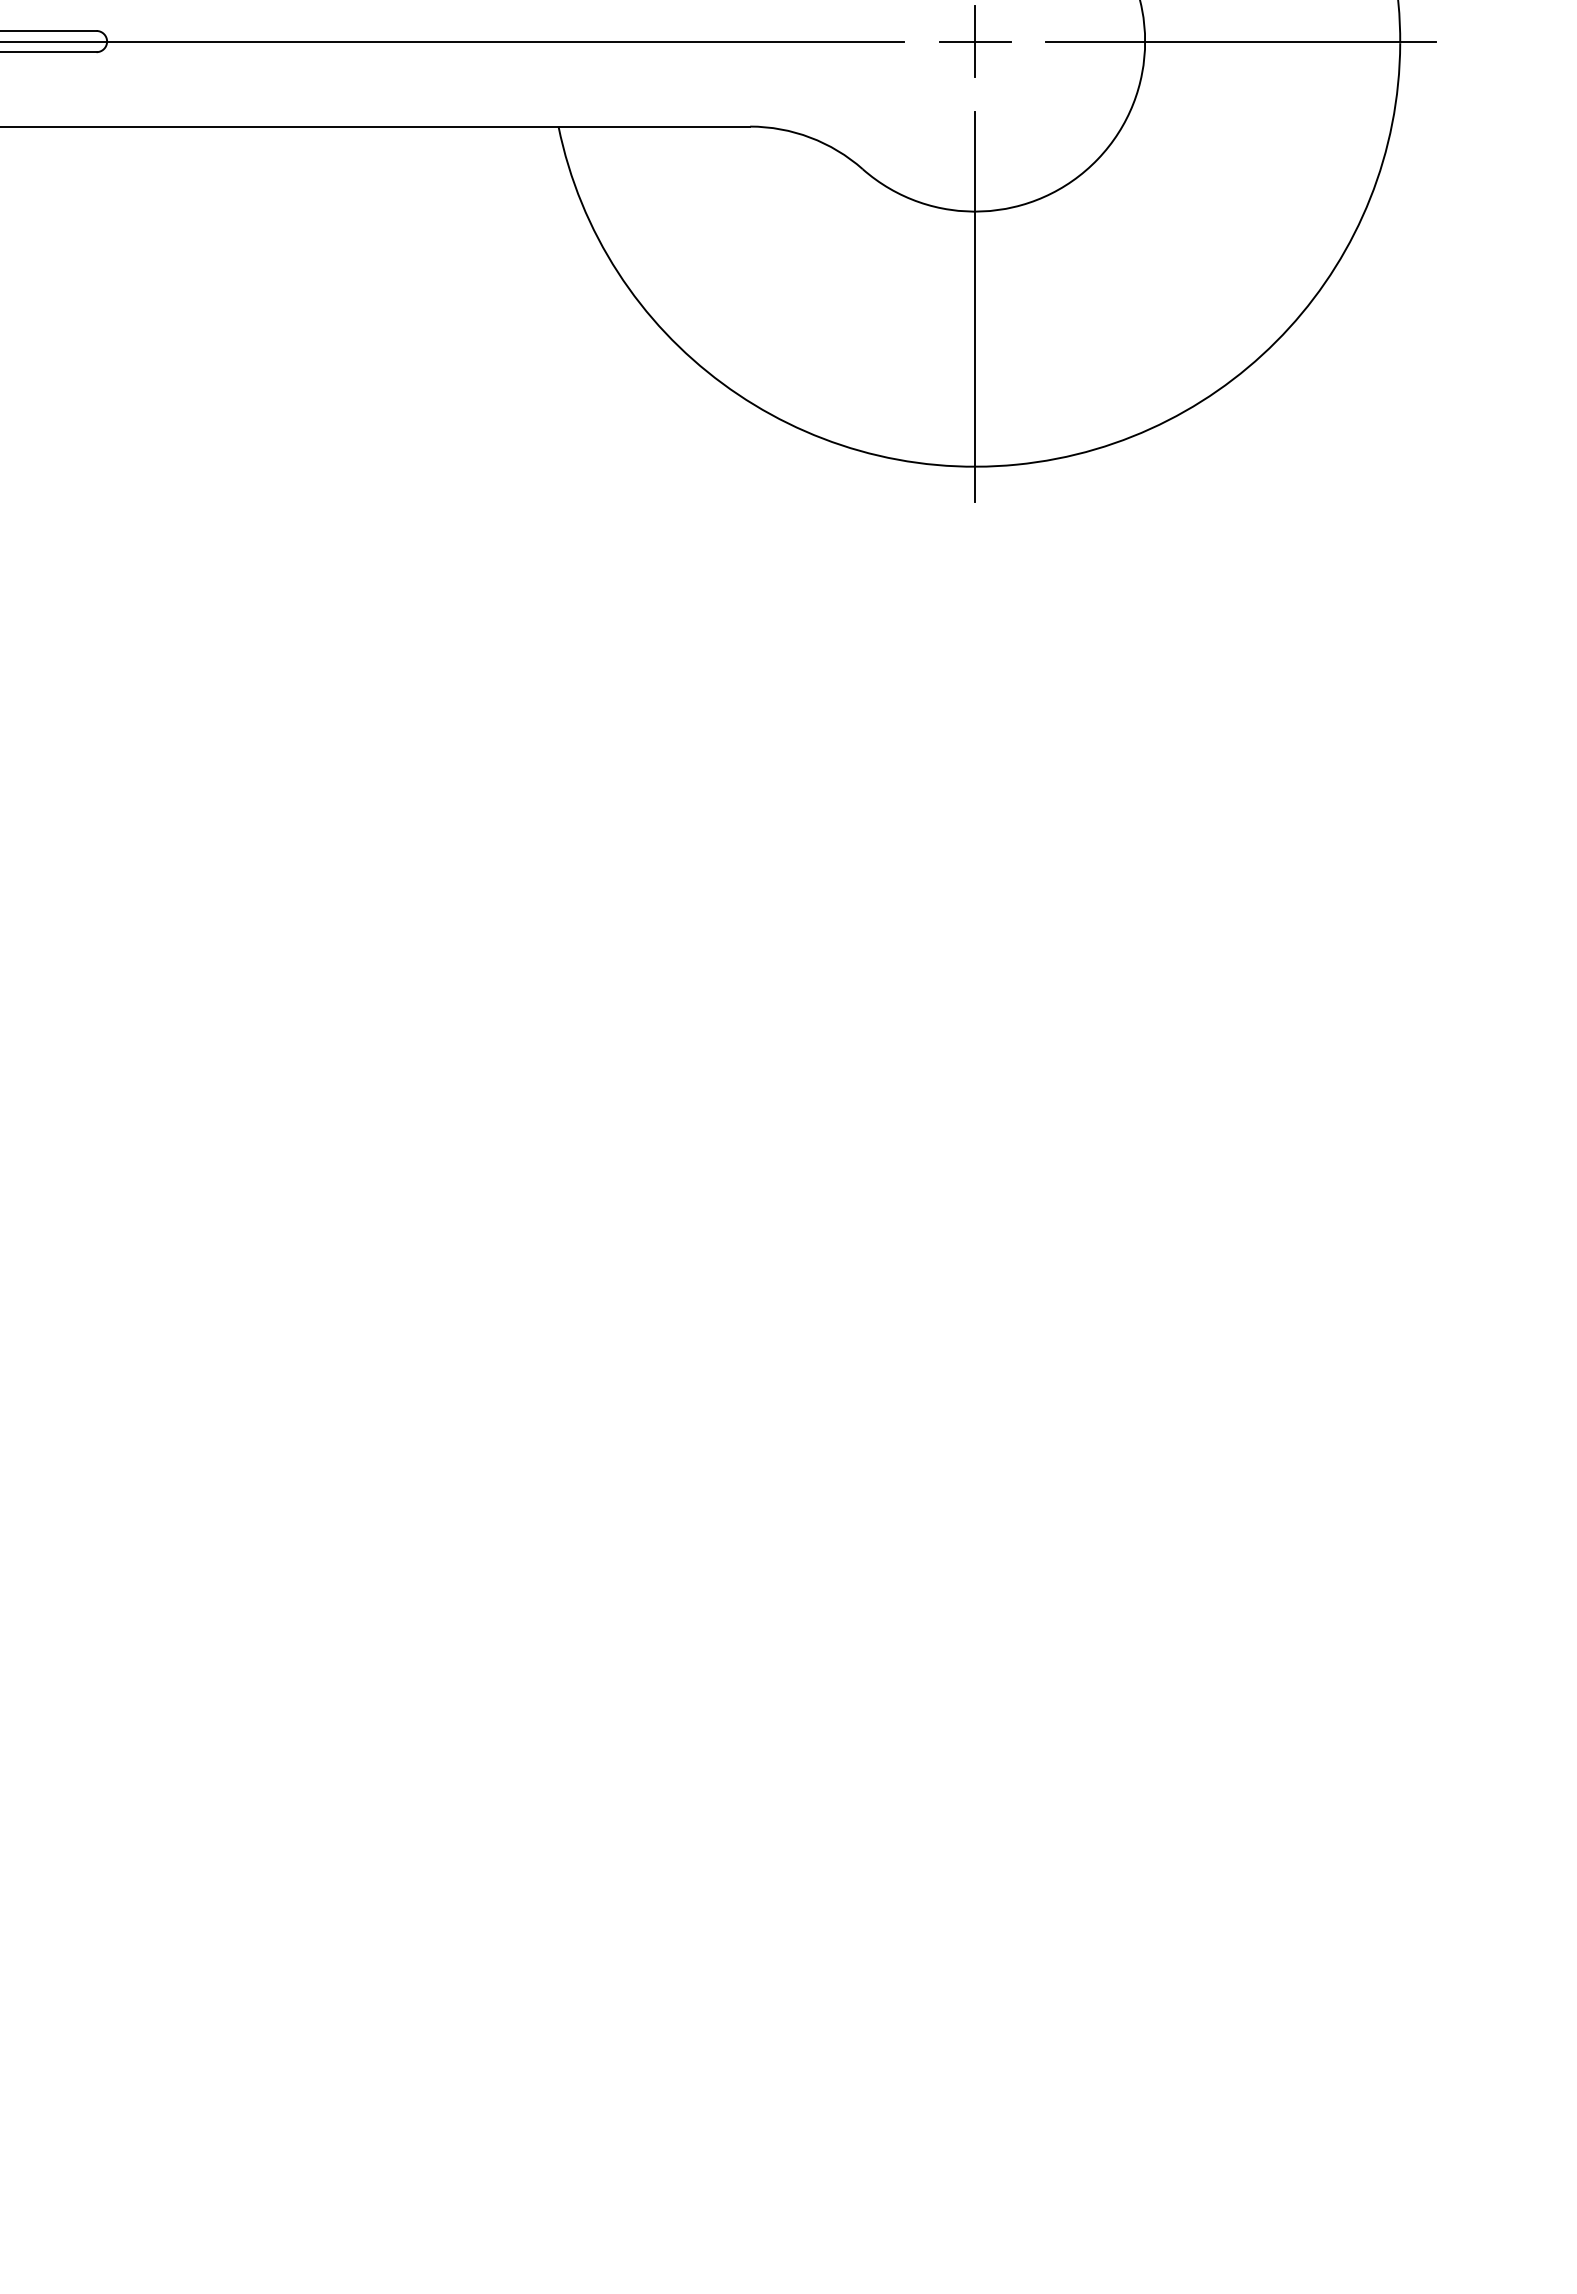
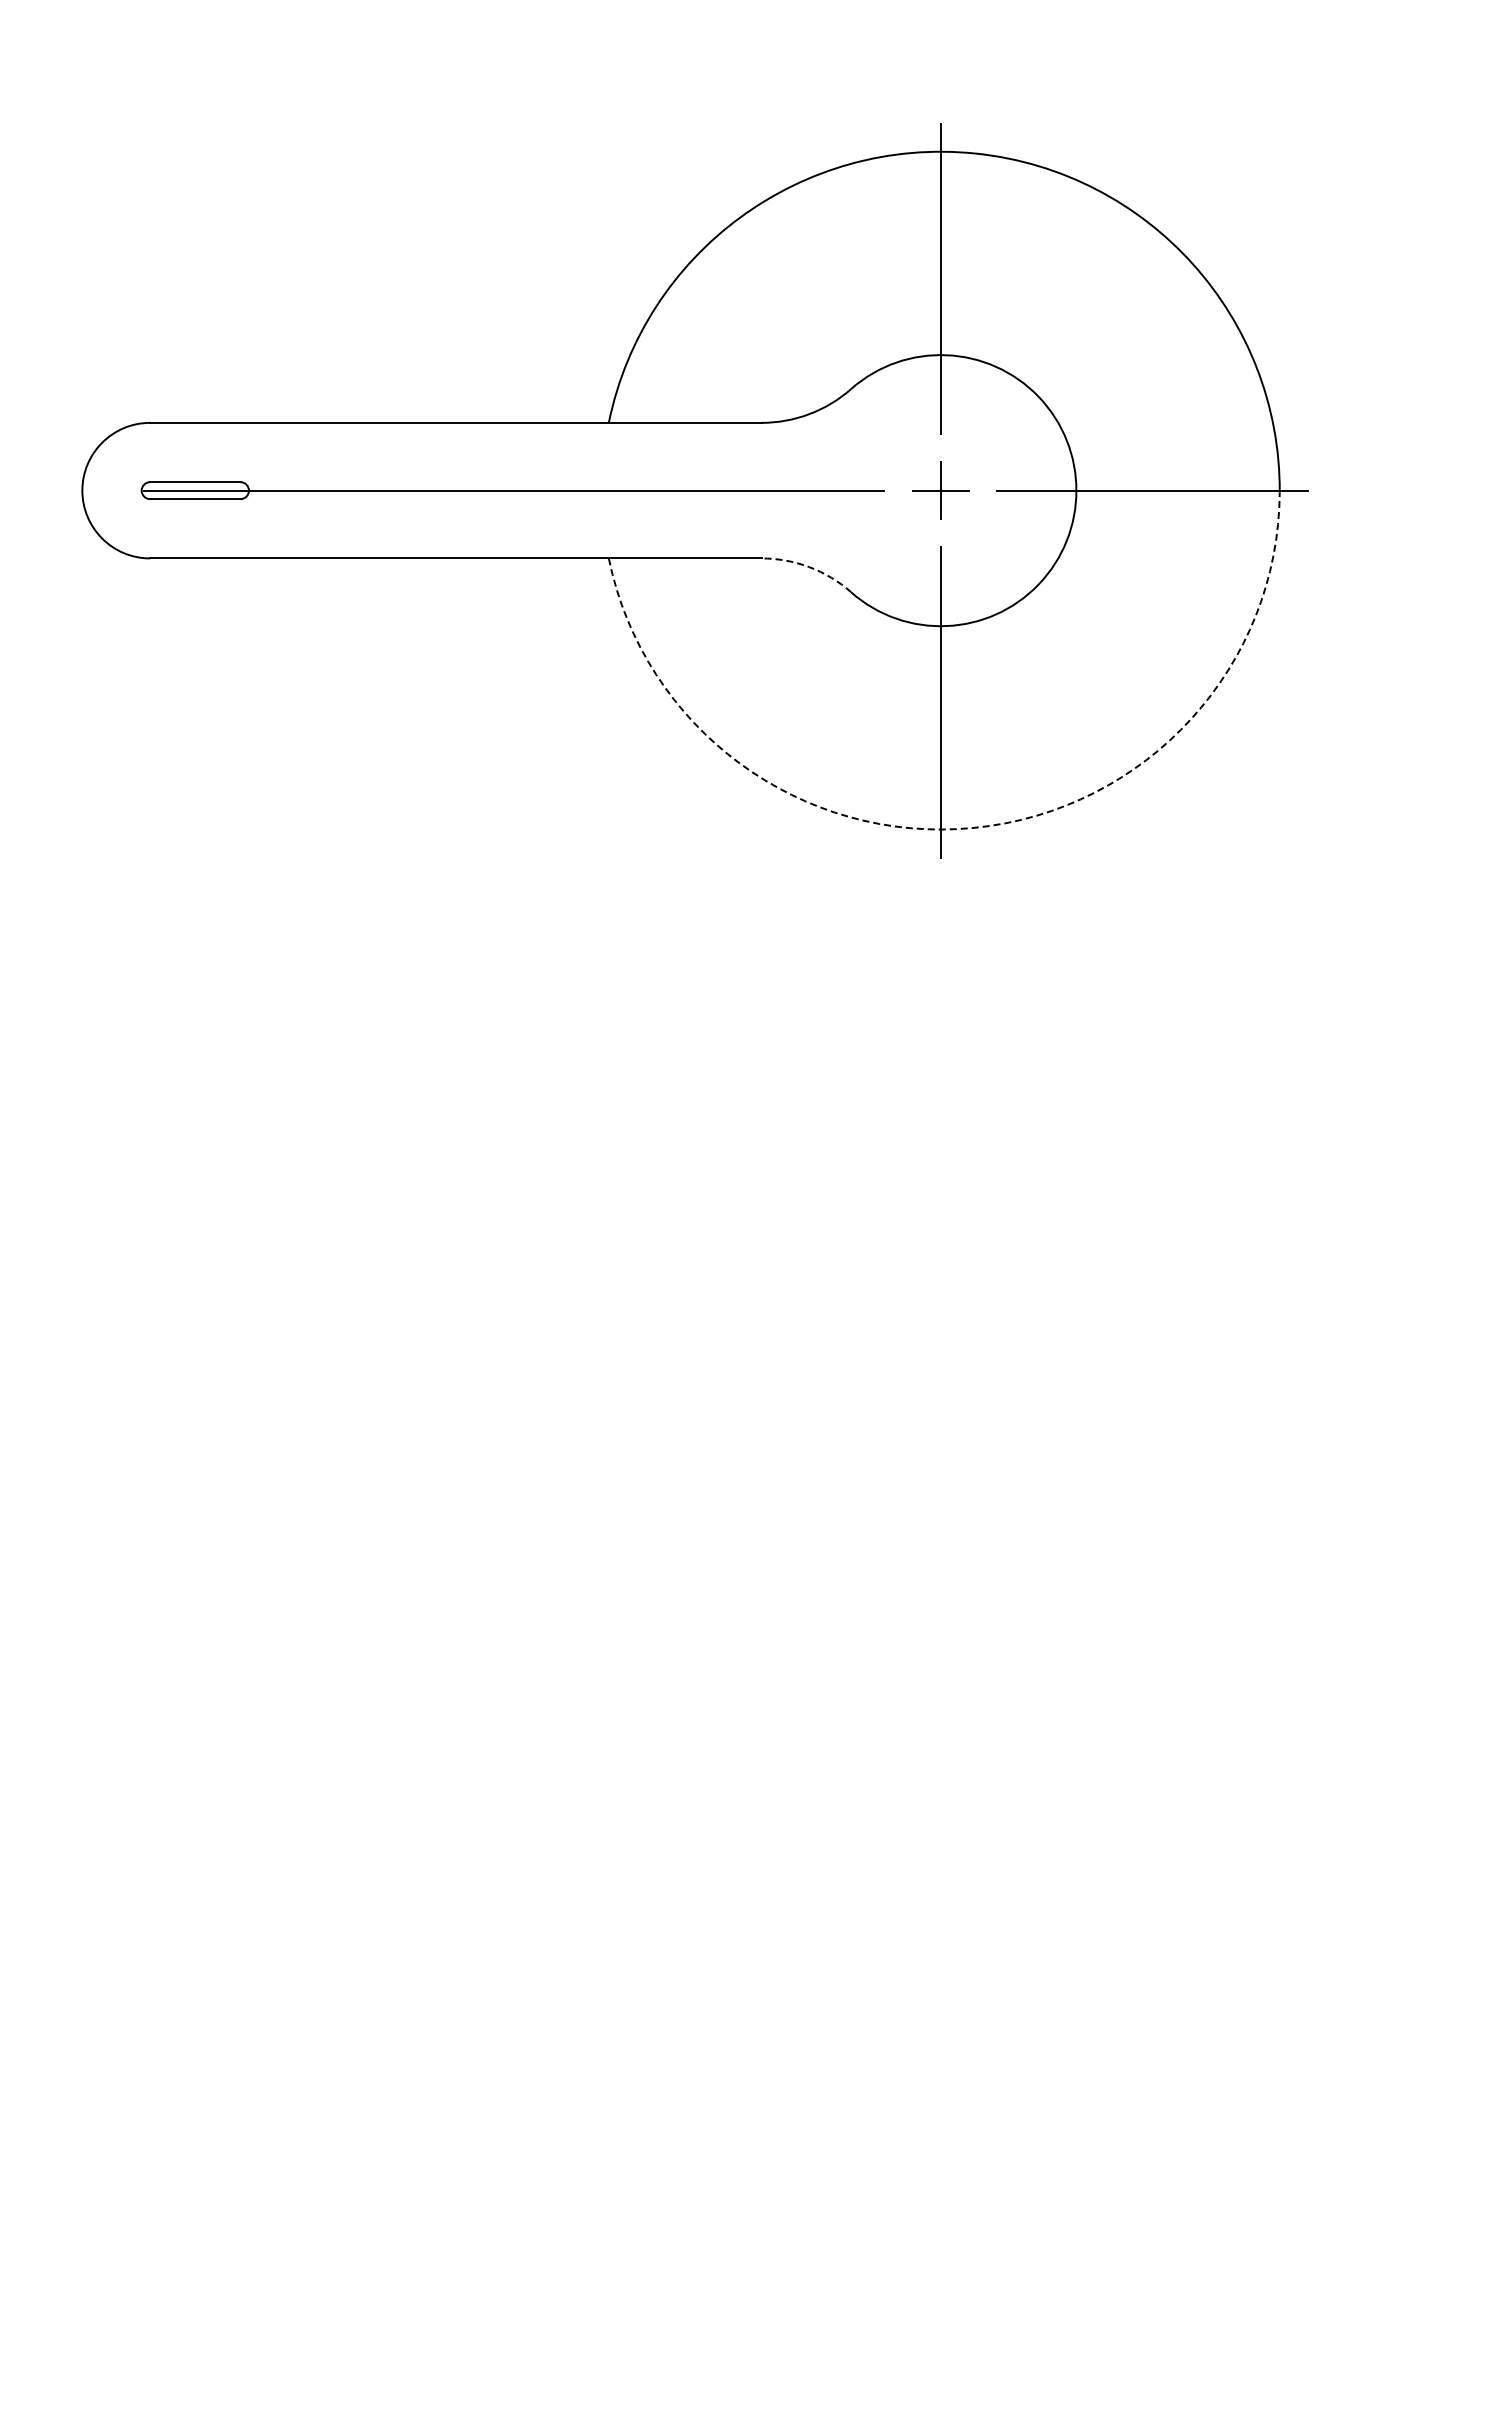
arc: (810, 137) -> (809, 567), solid -> dashed
arc: (1017, 464) -> (974, 827), solid -> dashed

